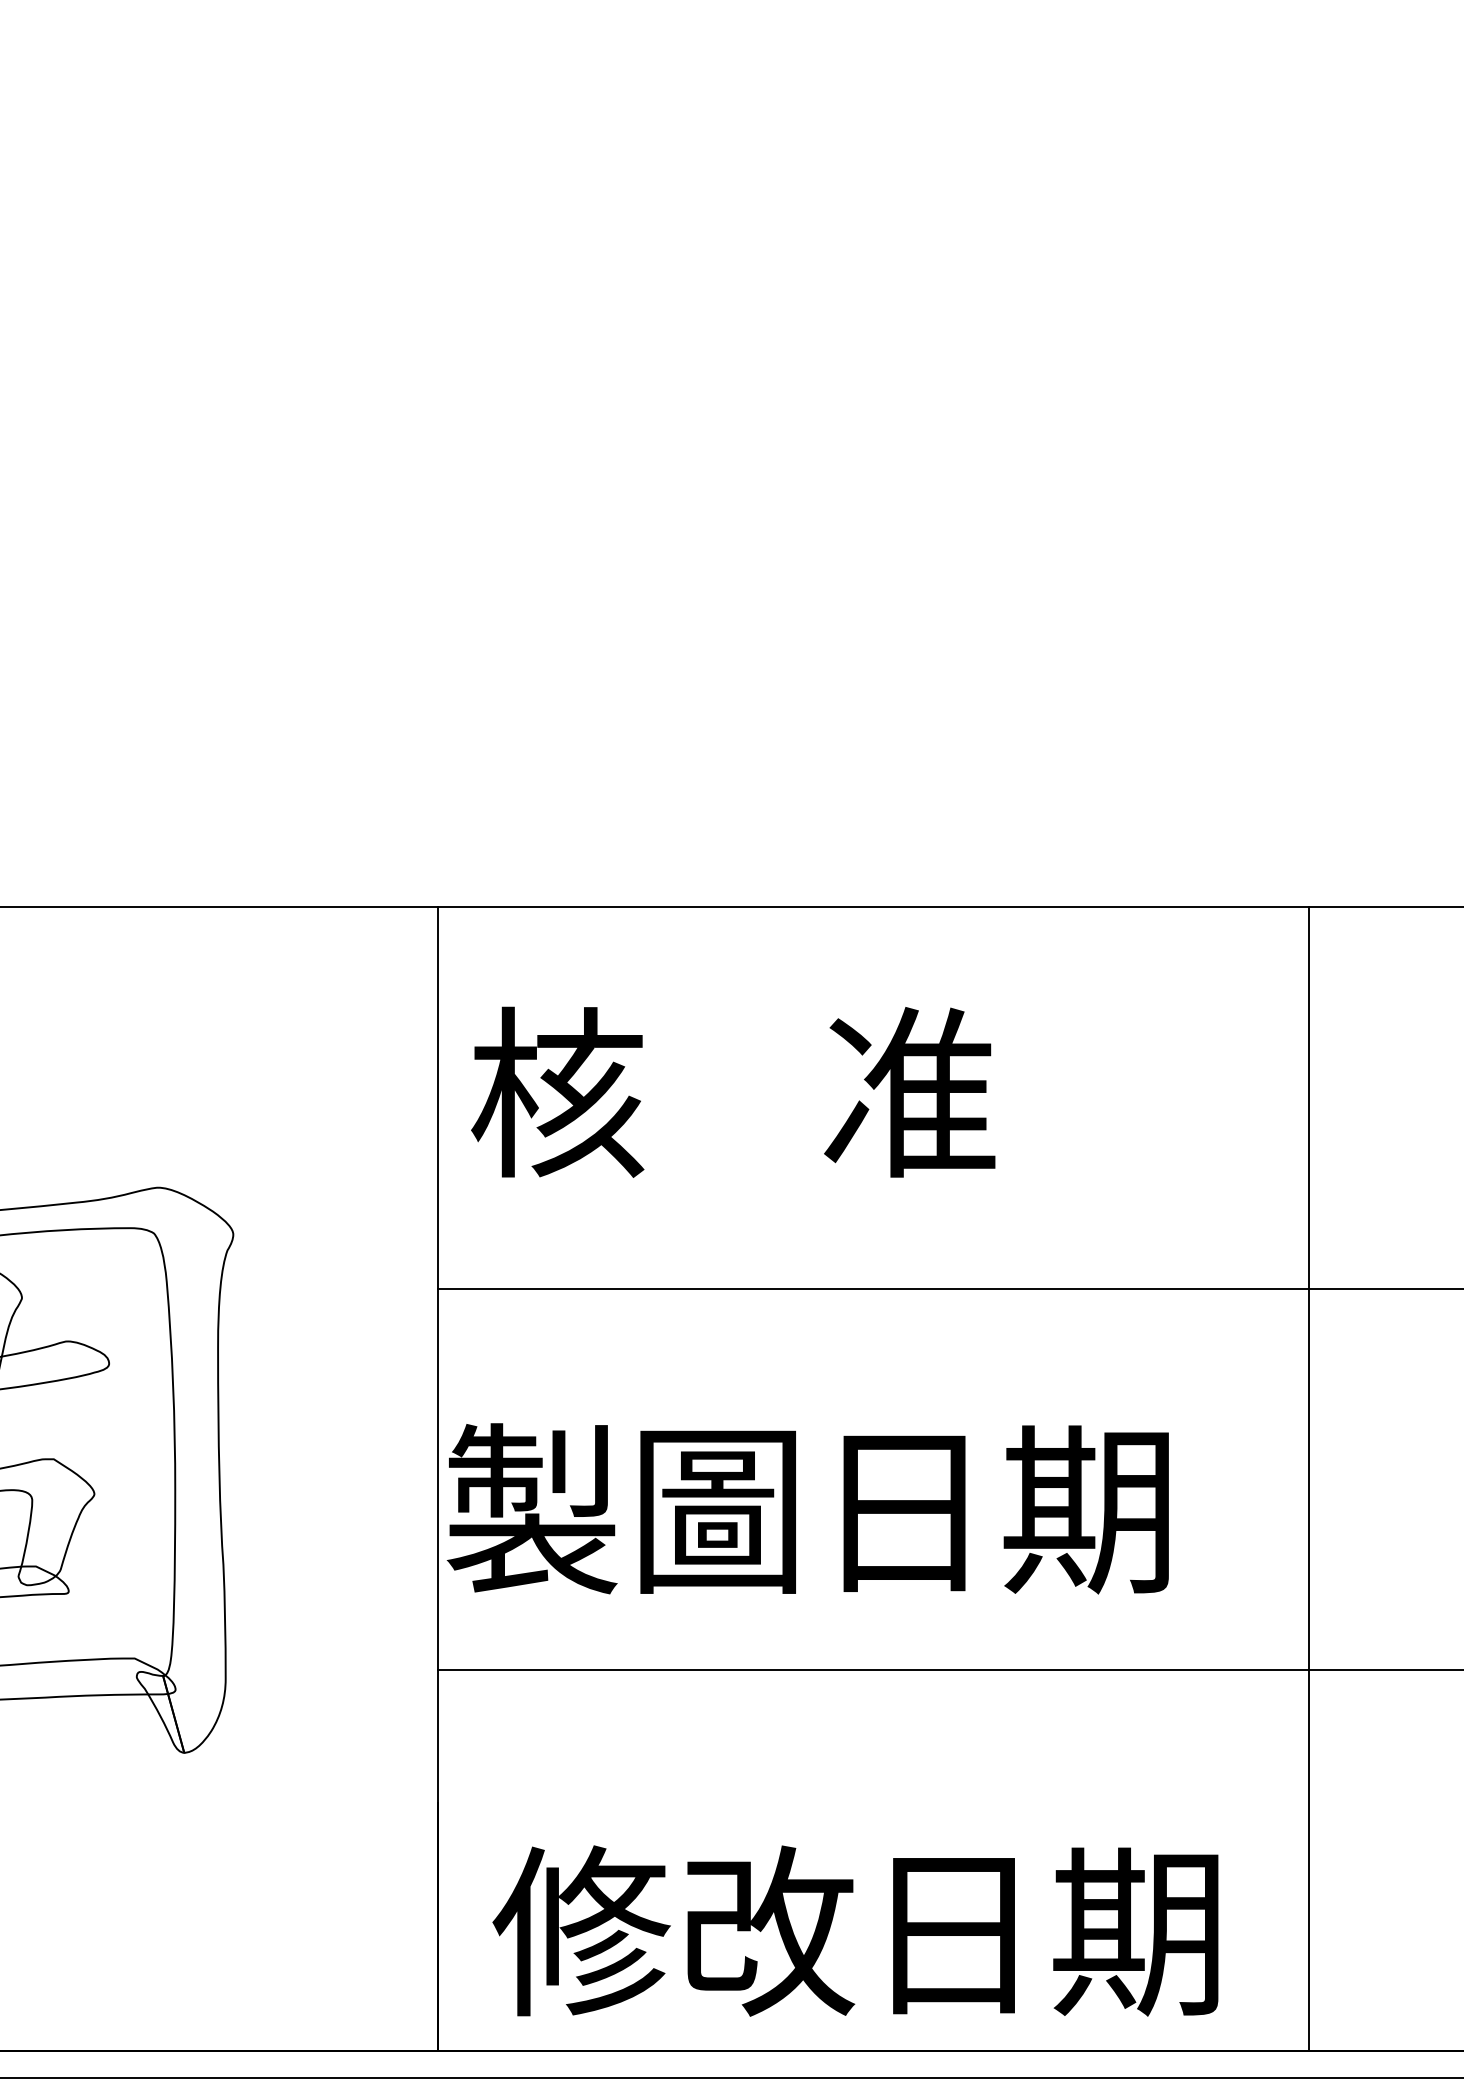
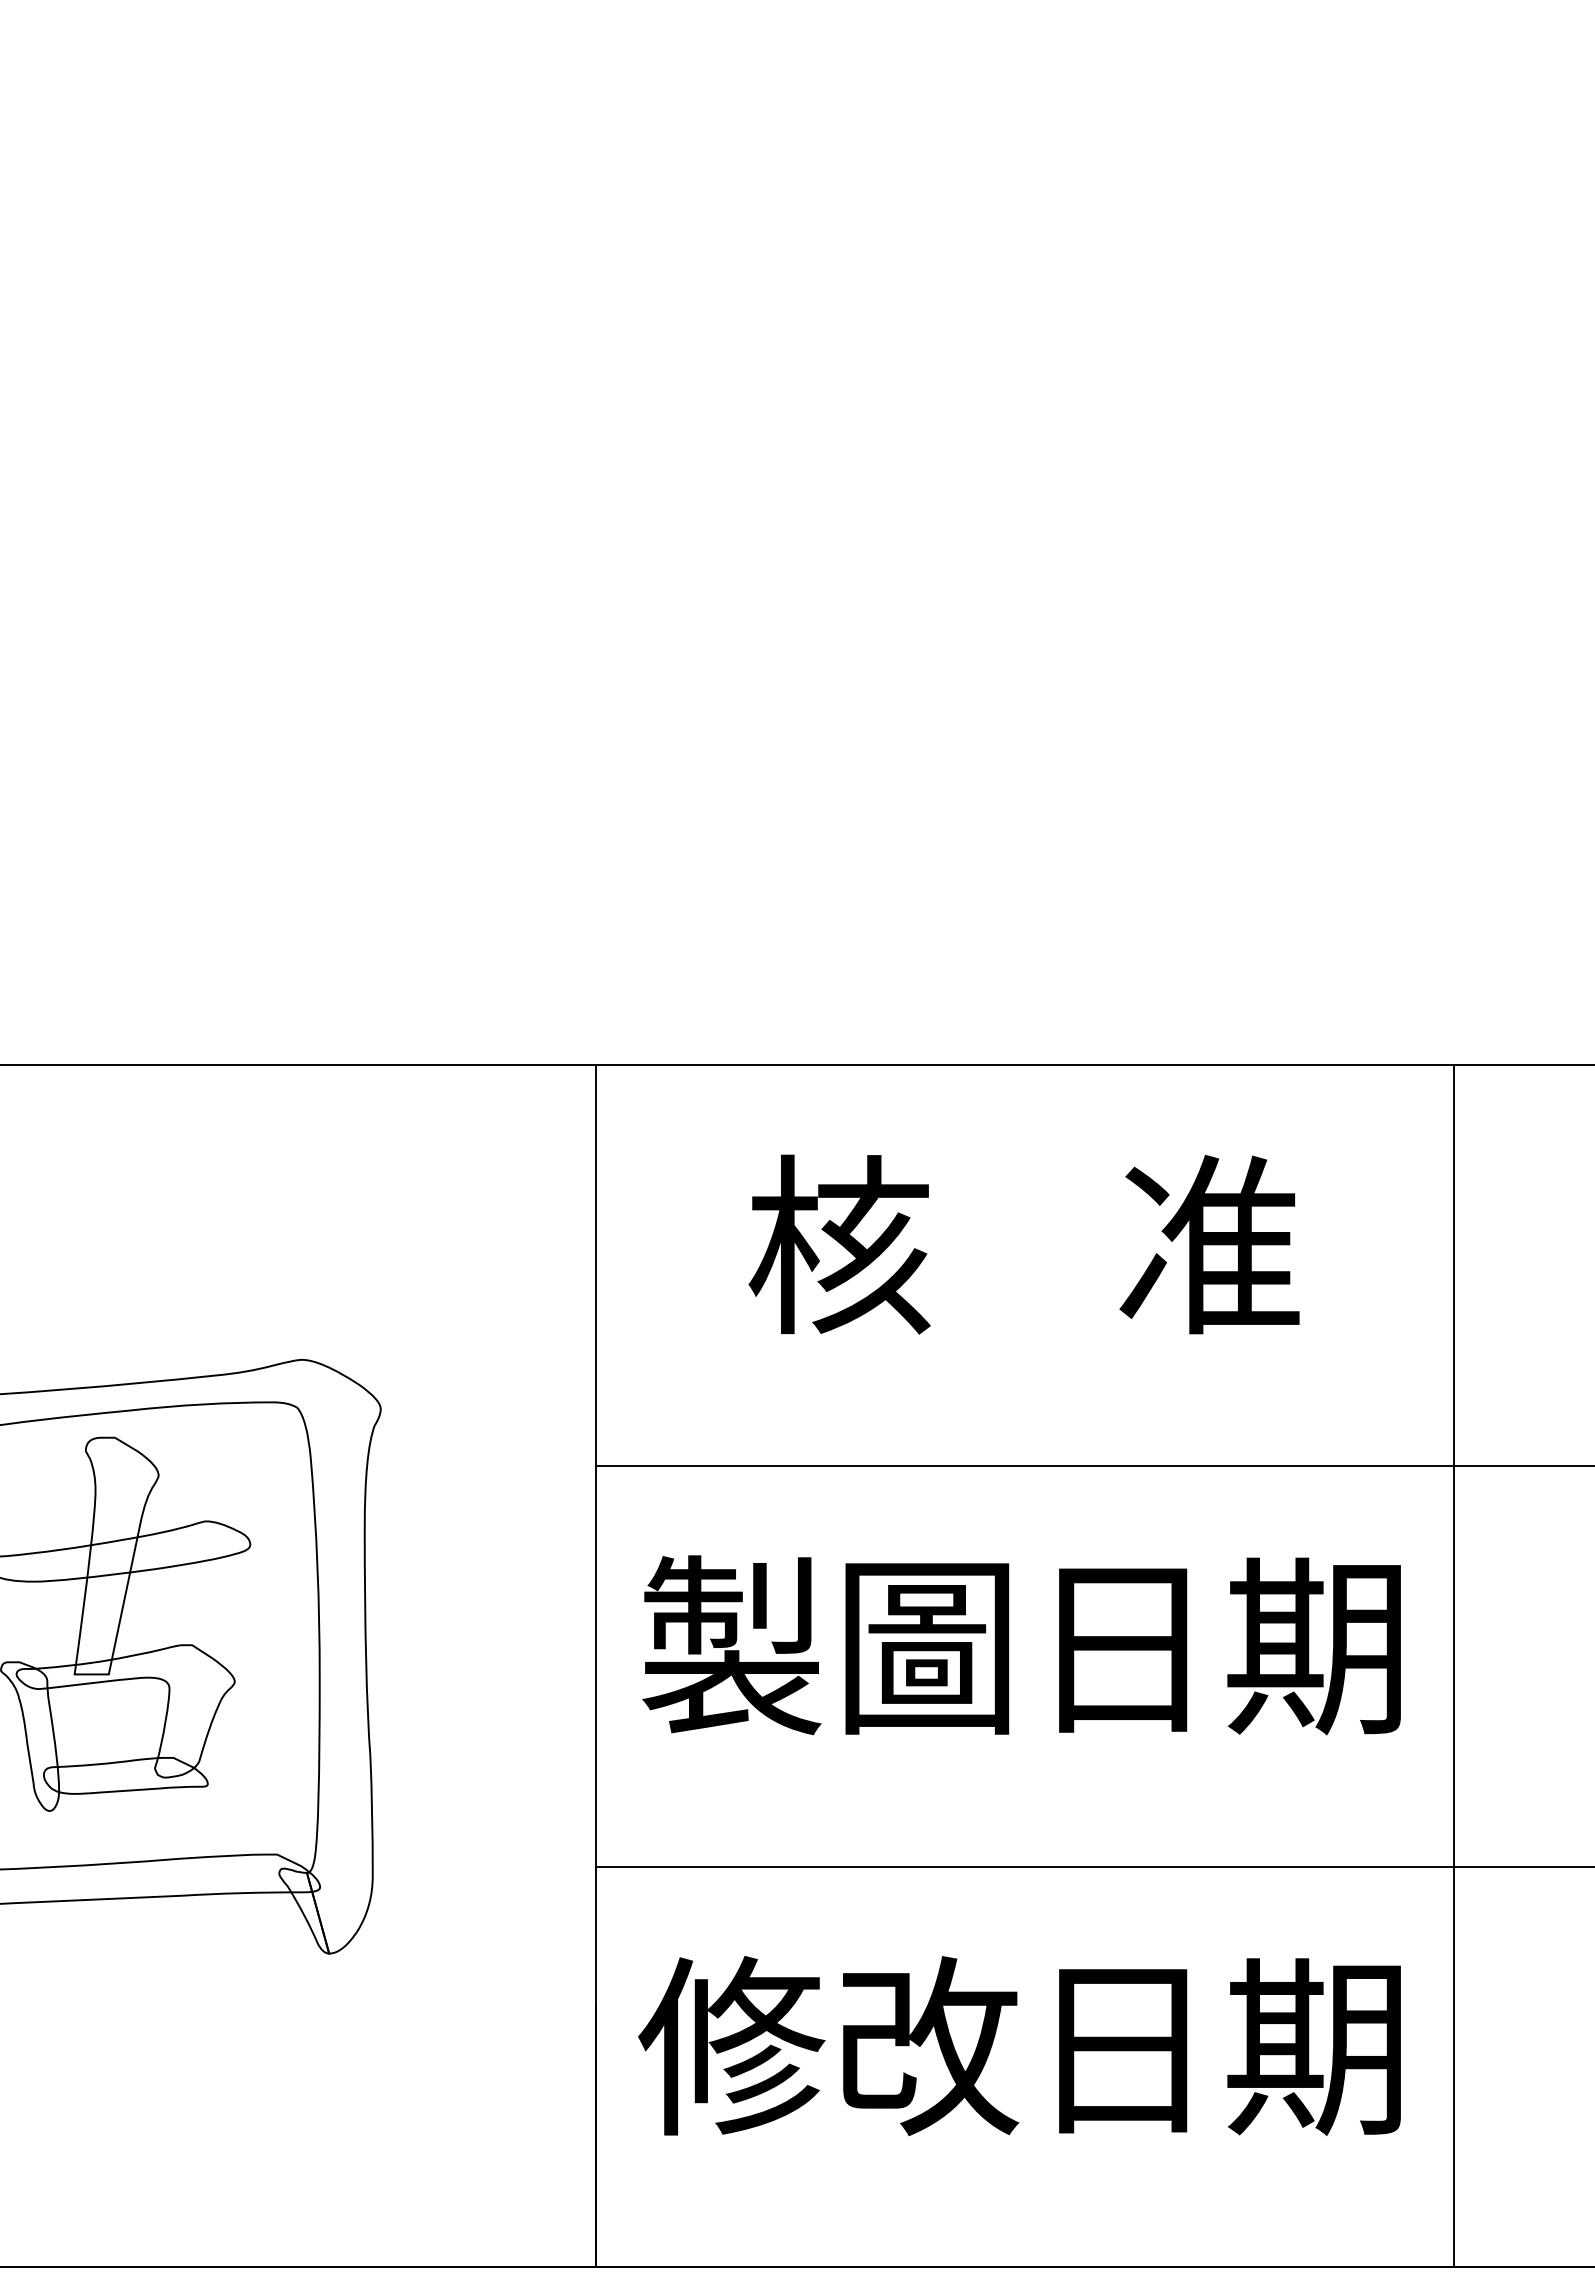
text: (732, 1092) -> (1023, 1244), moved
line: (1309, 1479) -> (1454, 1666), moved
text: (807, 1509) -> (1021, 1645), moved
text: (855, 1930) -> (1019, 2045), moved

